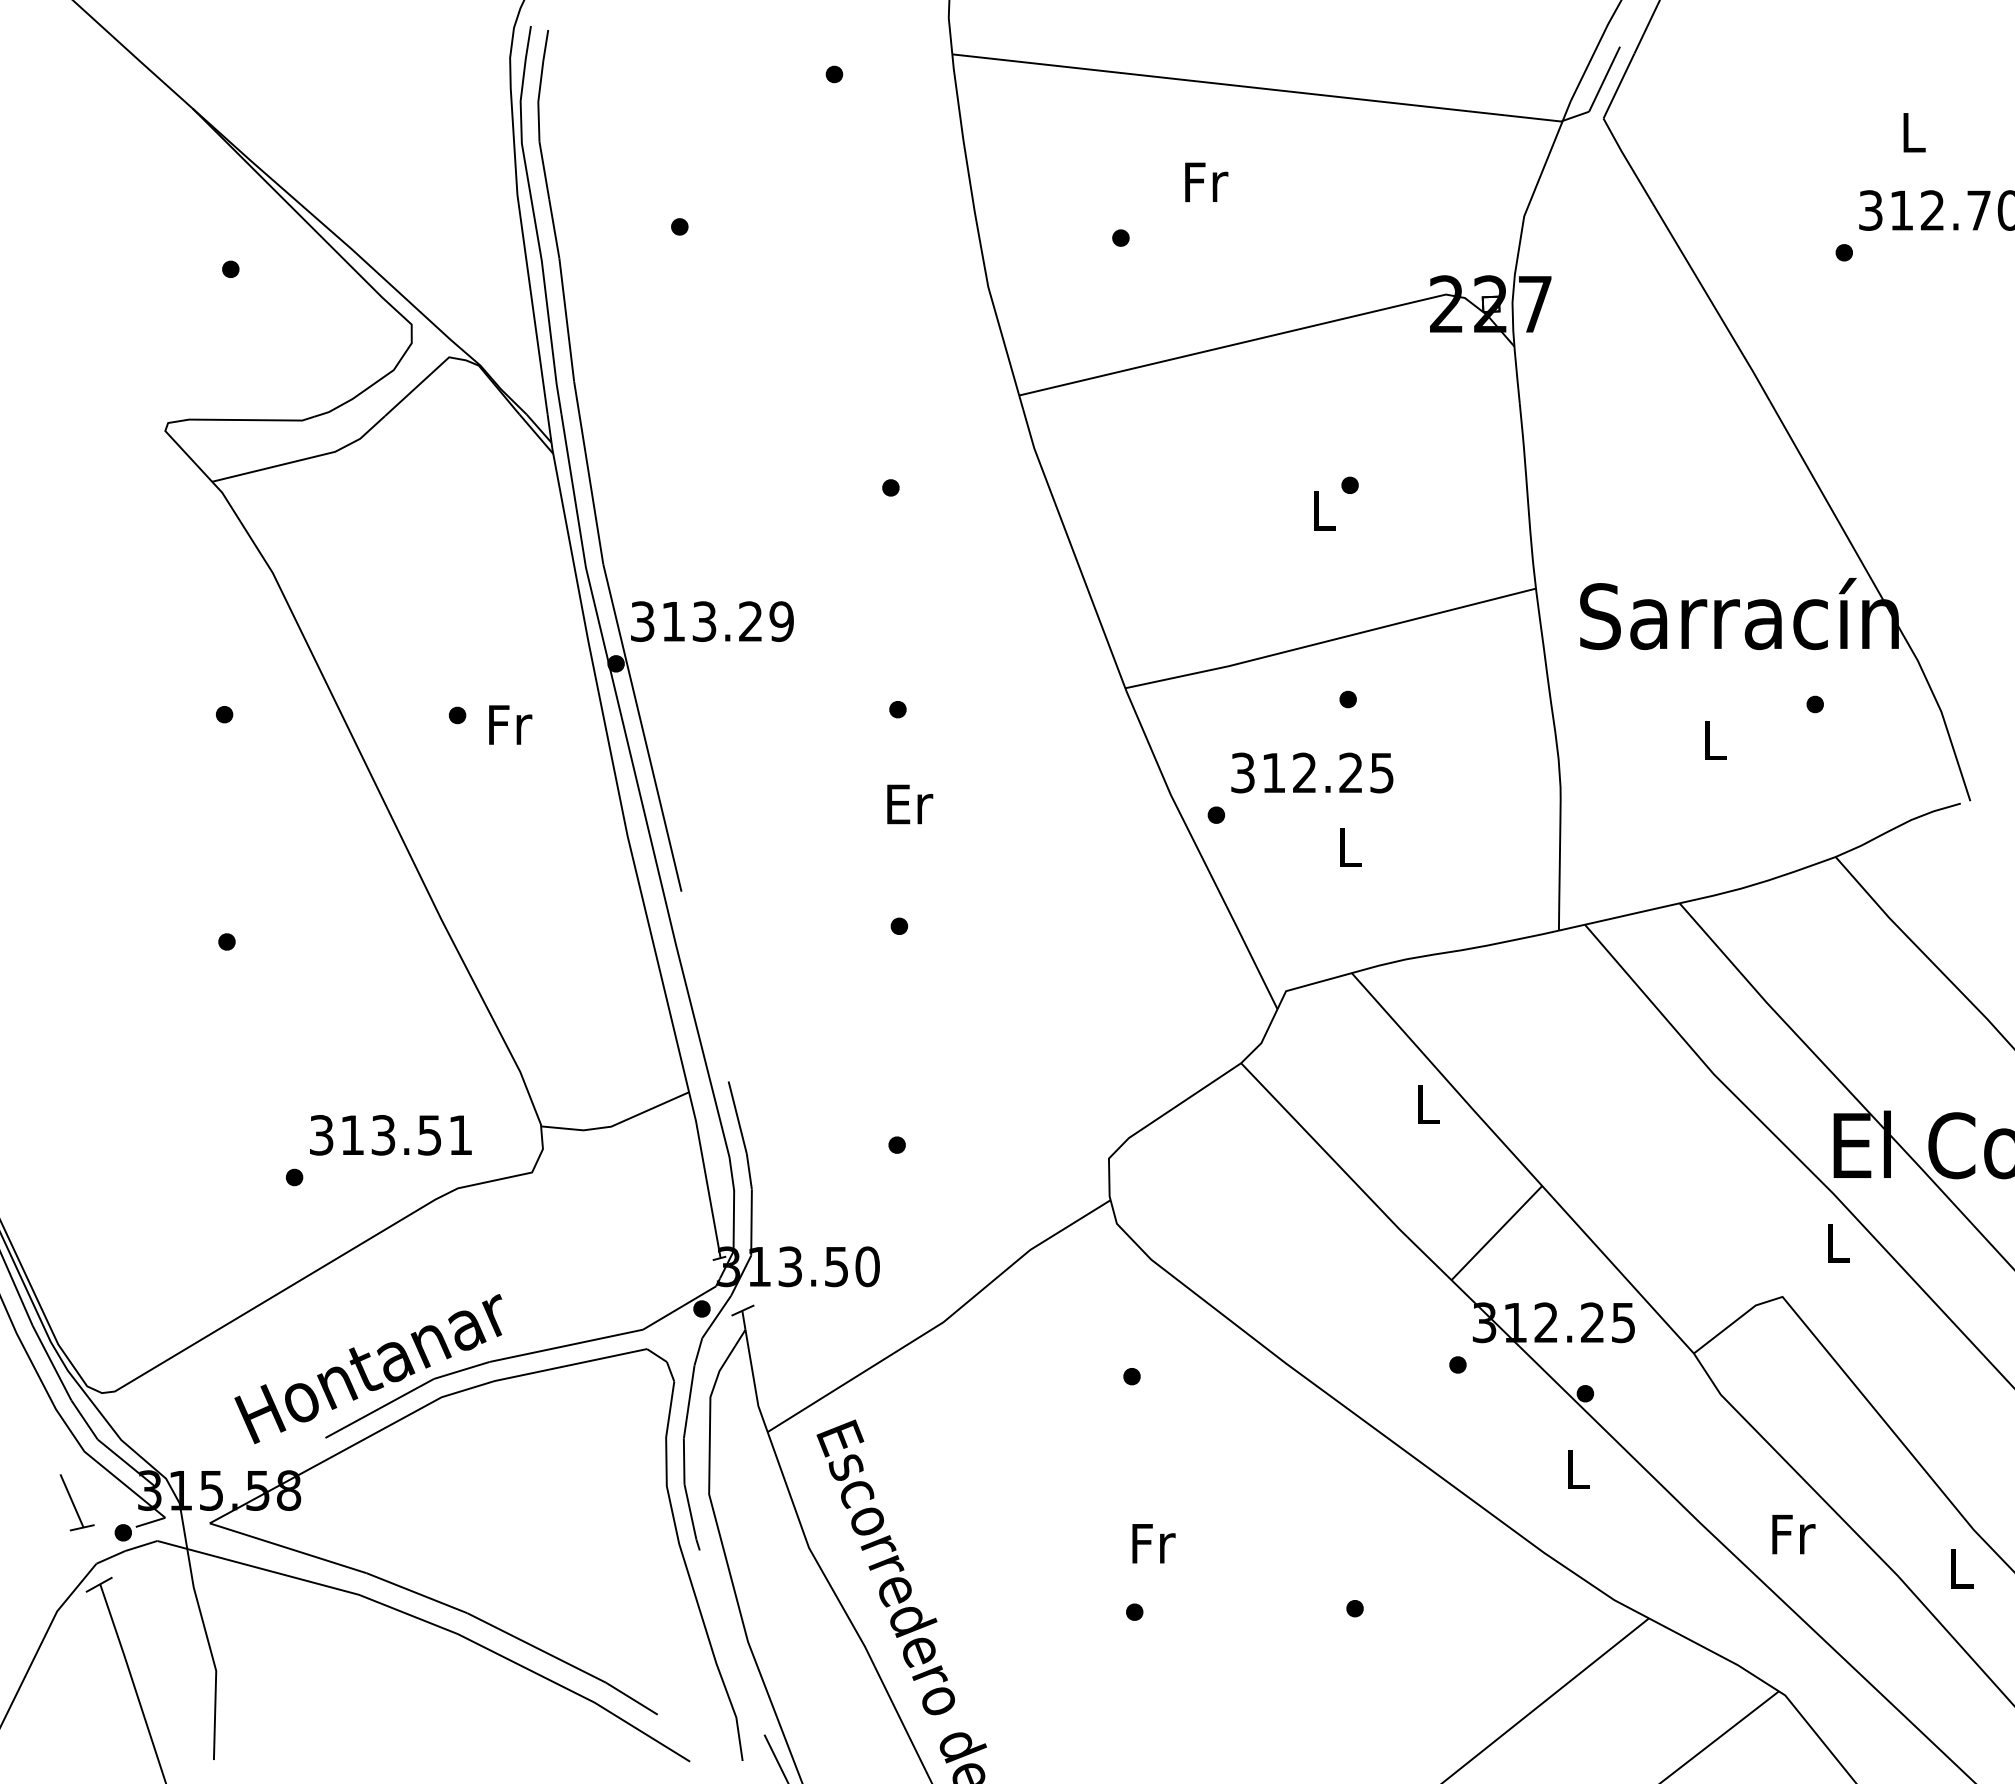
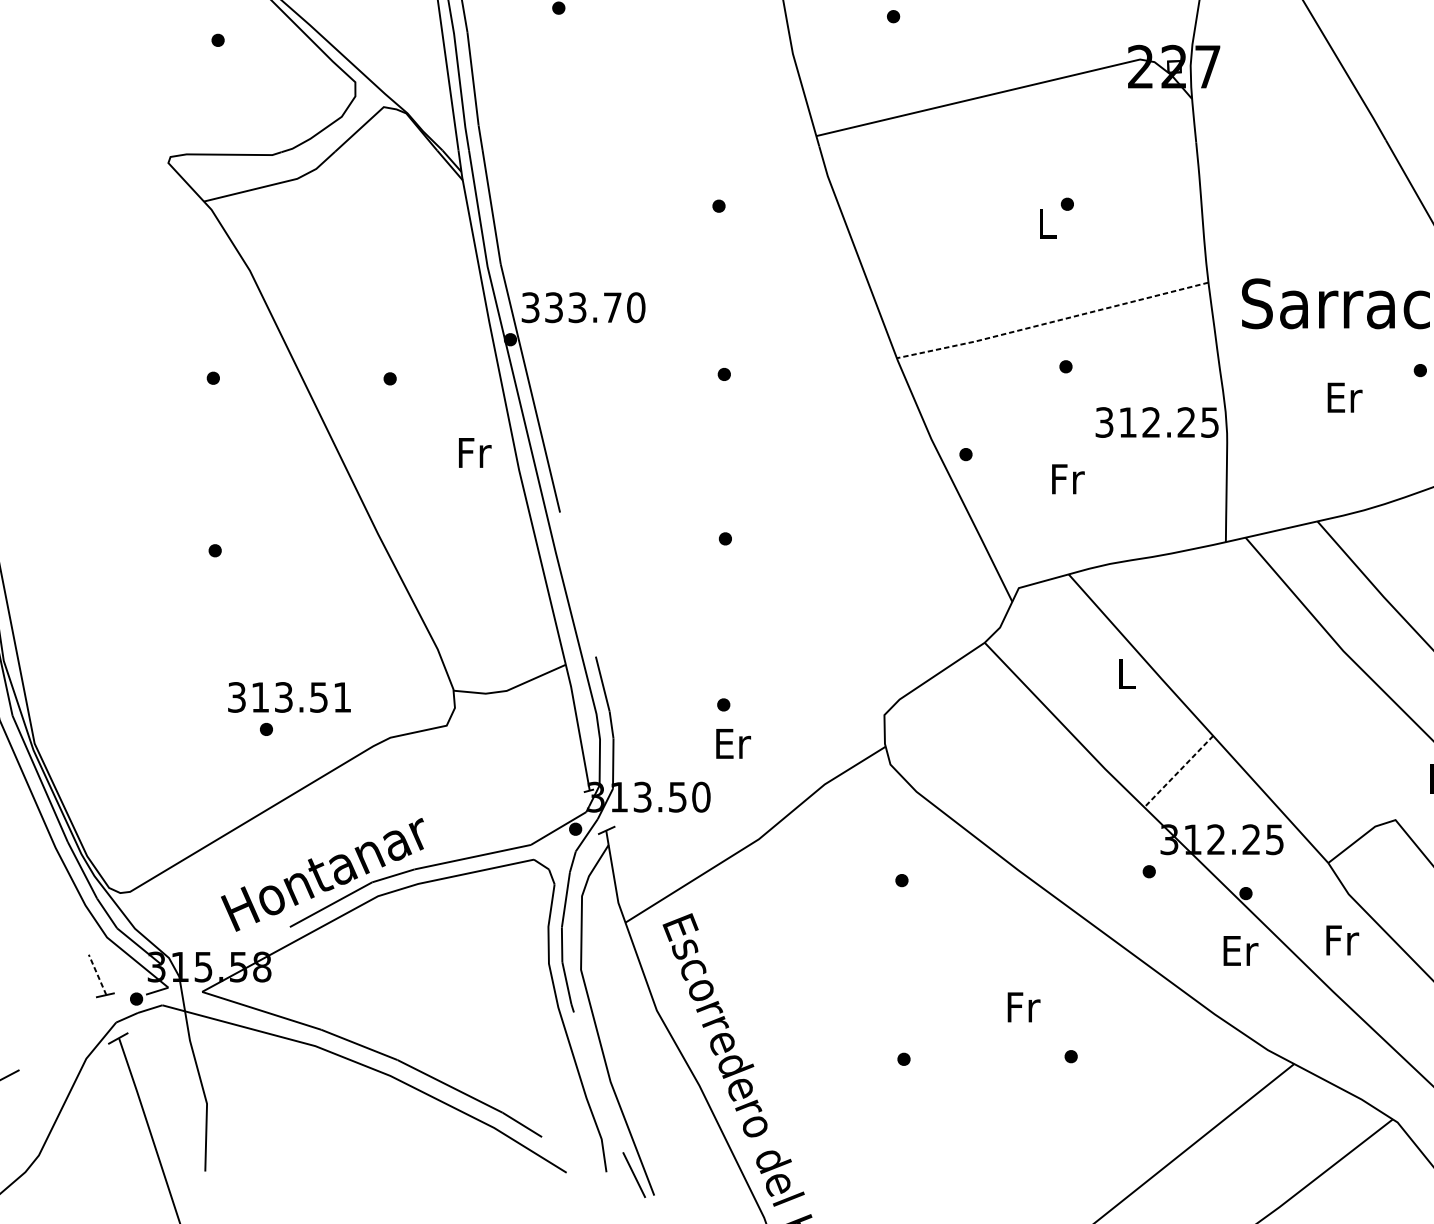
text: (728, 621) -> (595, 307), 313.29 -> 333.70
line: (1329, 640) -> (1051, 322), solid -> dashed
text: (510, 724) -> (475, 452), moved
text: (1715, 739) -> (1344, 397), L -> Er
text: (1312, 772) -> (1157, 422), moved
text: (910, 804) -> (733, 743), moved
text: (1350, 847) -> (1067, 479), L -> Fr
text: (390, 1135) -> (289, 697), moved
line: (1496, 1233) -> (1178, 771), solid -> dashed
text: (1578, 1468) -> (1240, 950), L -> Er
line: (72, 1500) -> (97, 974), solid -> dashed
text: (1793, 1534) -> (1342, 940), moved
text: (1153, 1543) -> (1023, 1007), moved

